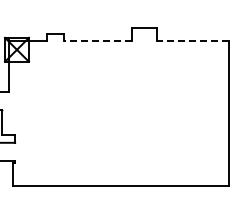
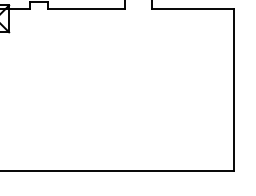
line: (97, 40) -> (85, 8), dashed -> solid
line: (192, 40) -> (192, 8), dashed -> solid

